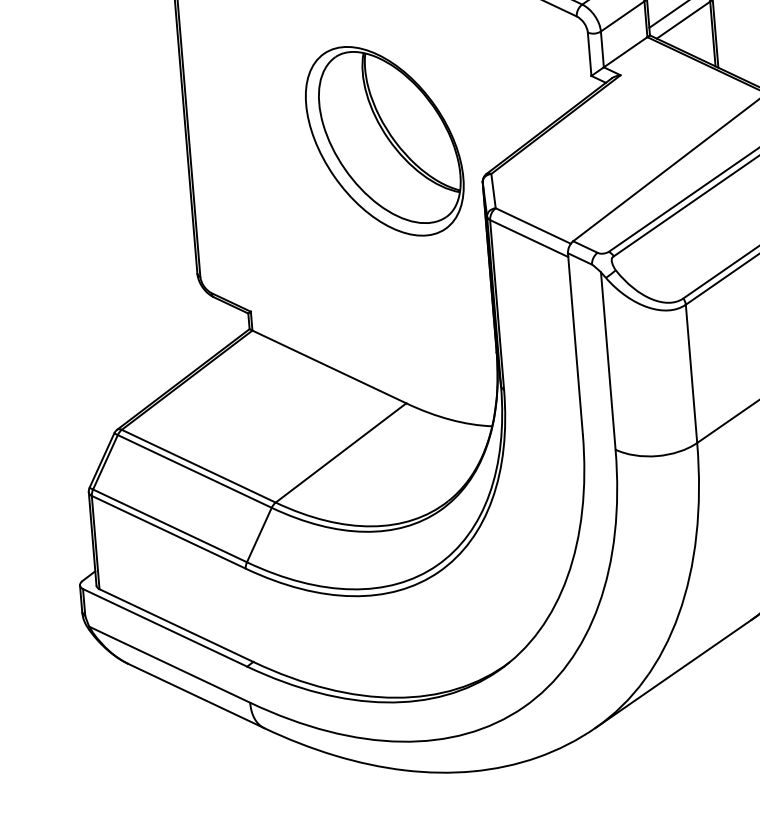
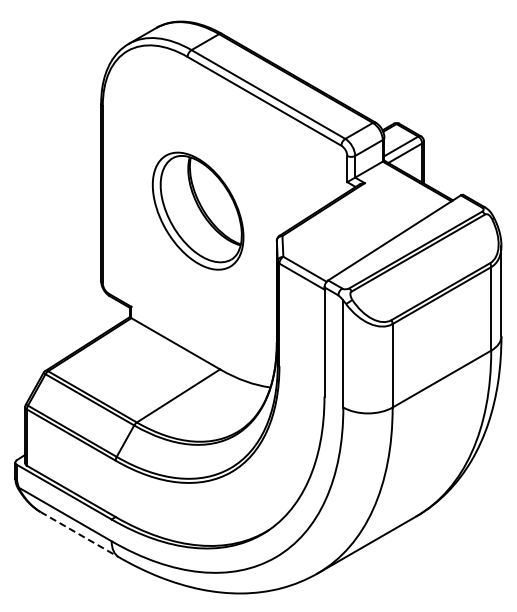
part: (383, 140) -> (197, 210), moved
line: (197, 695) -> (80, 534), solid -> dashed

